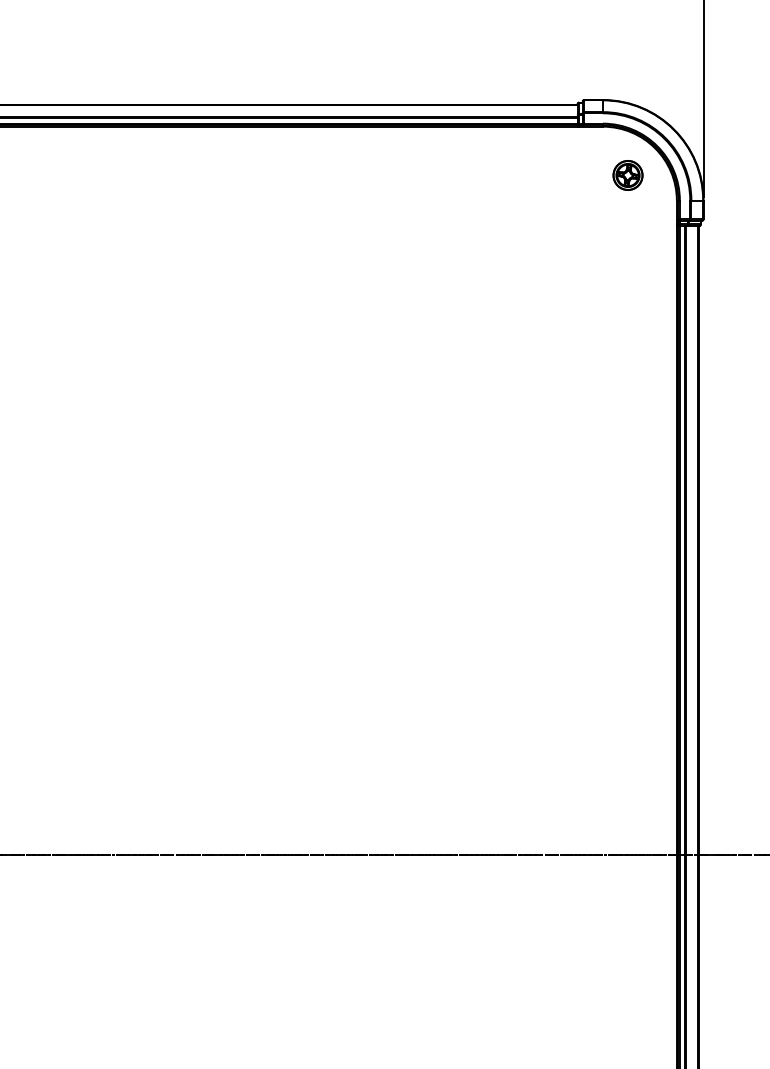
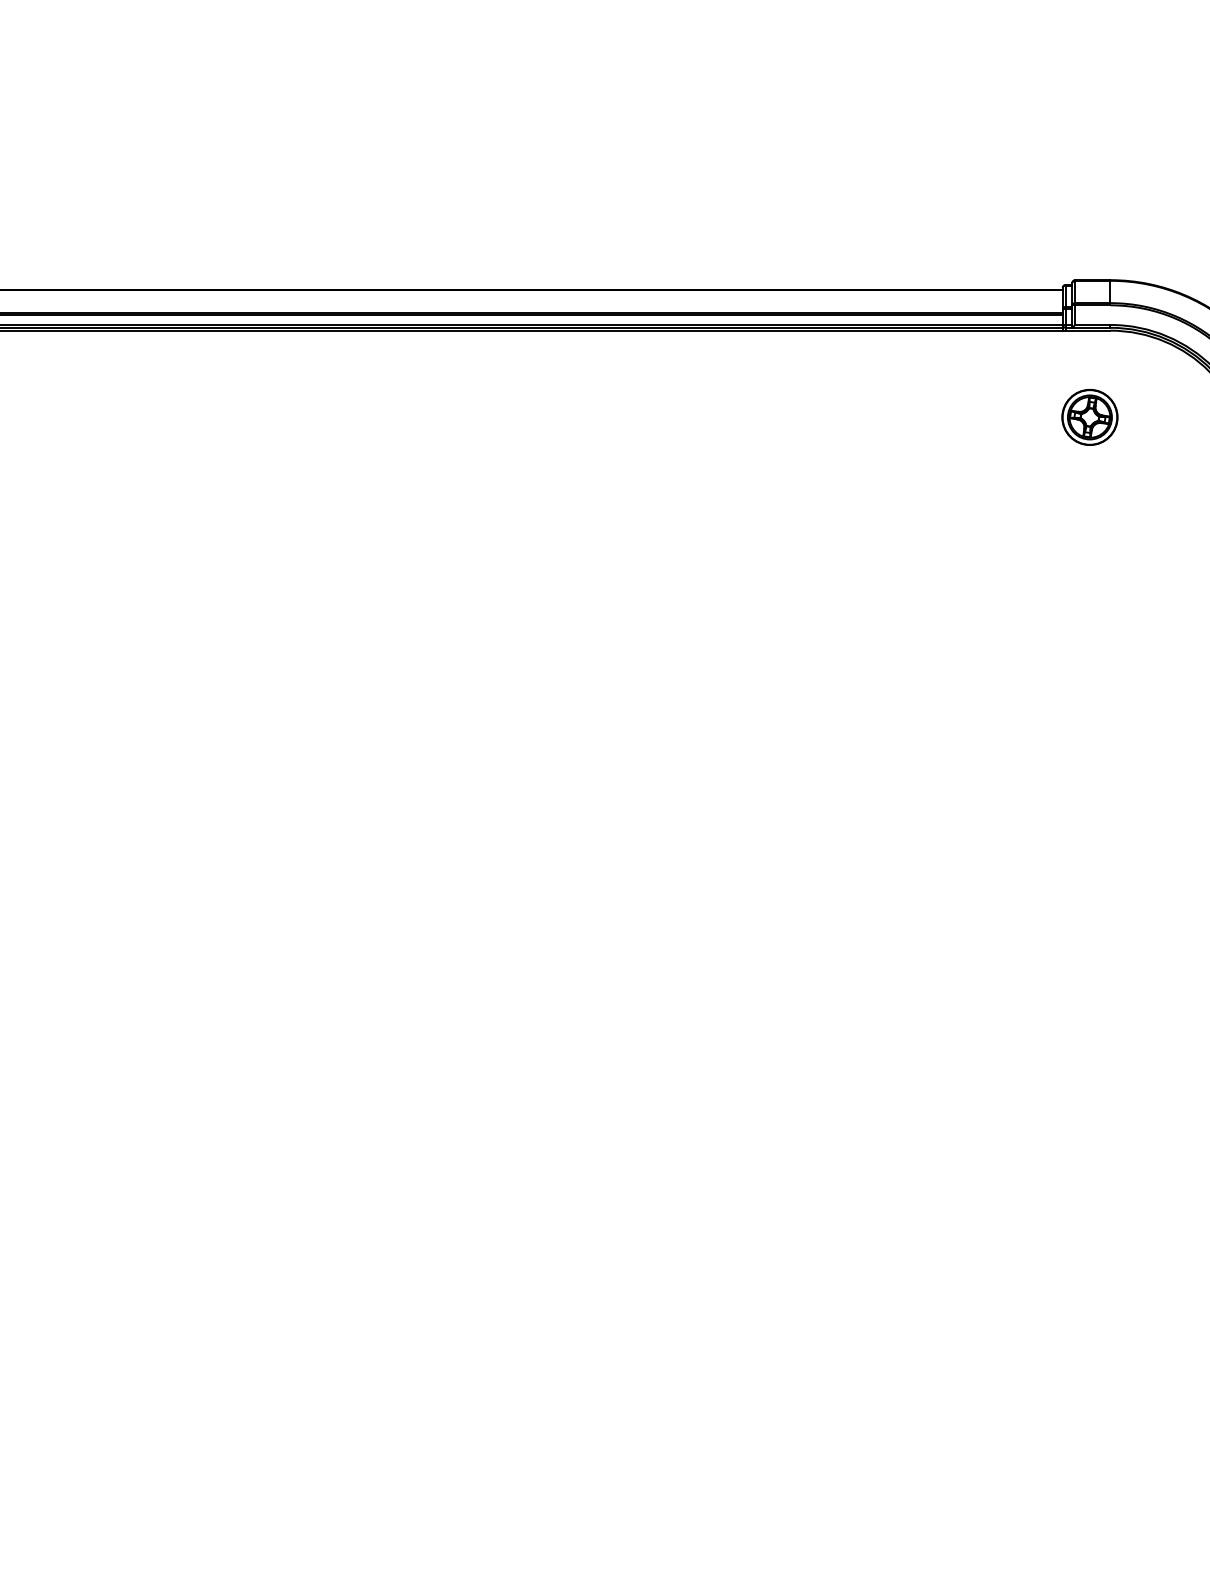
part: (627, 175) -> (1088, 417), moved

